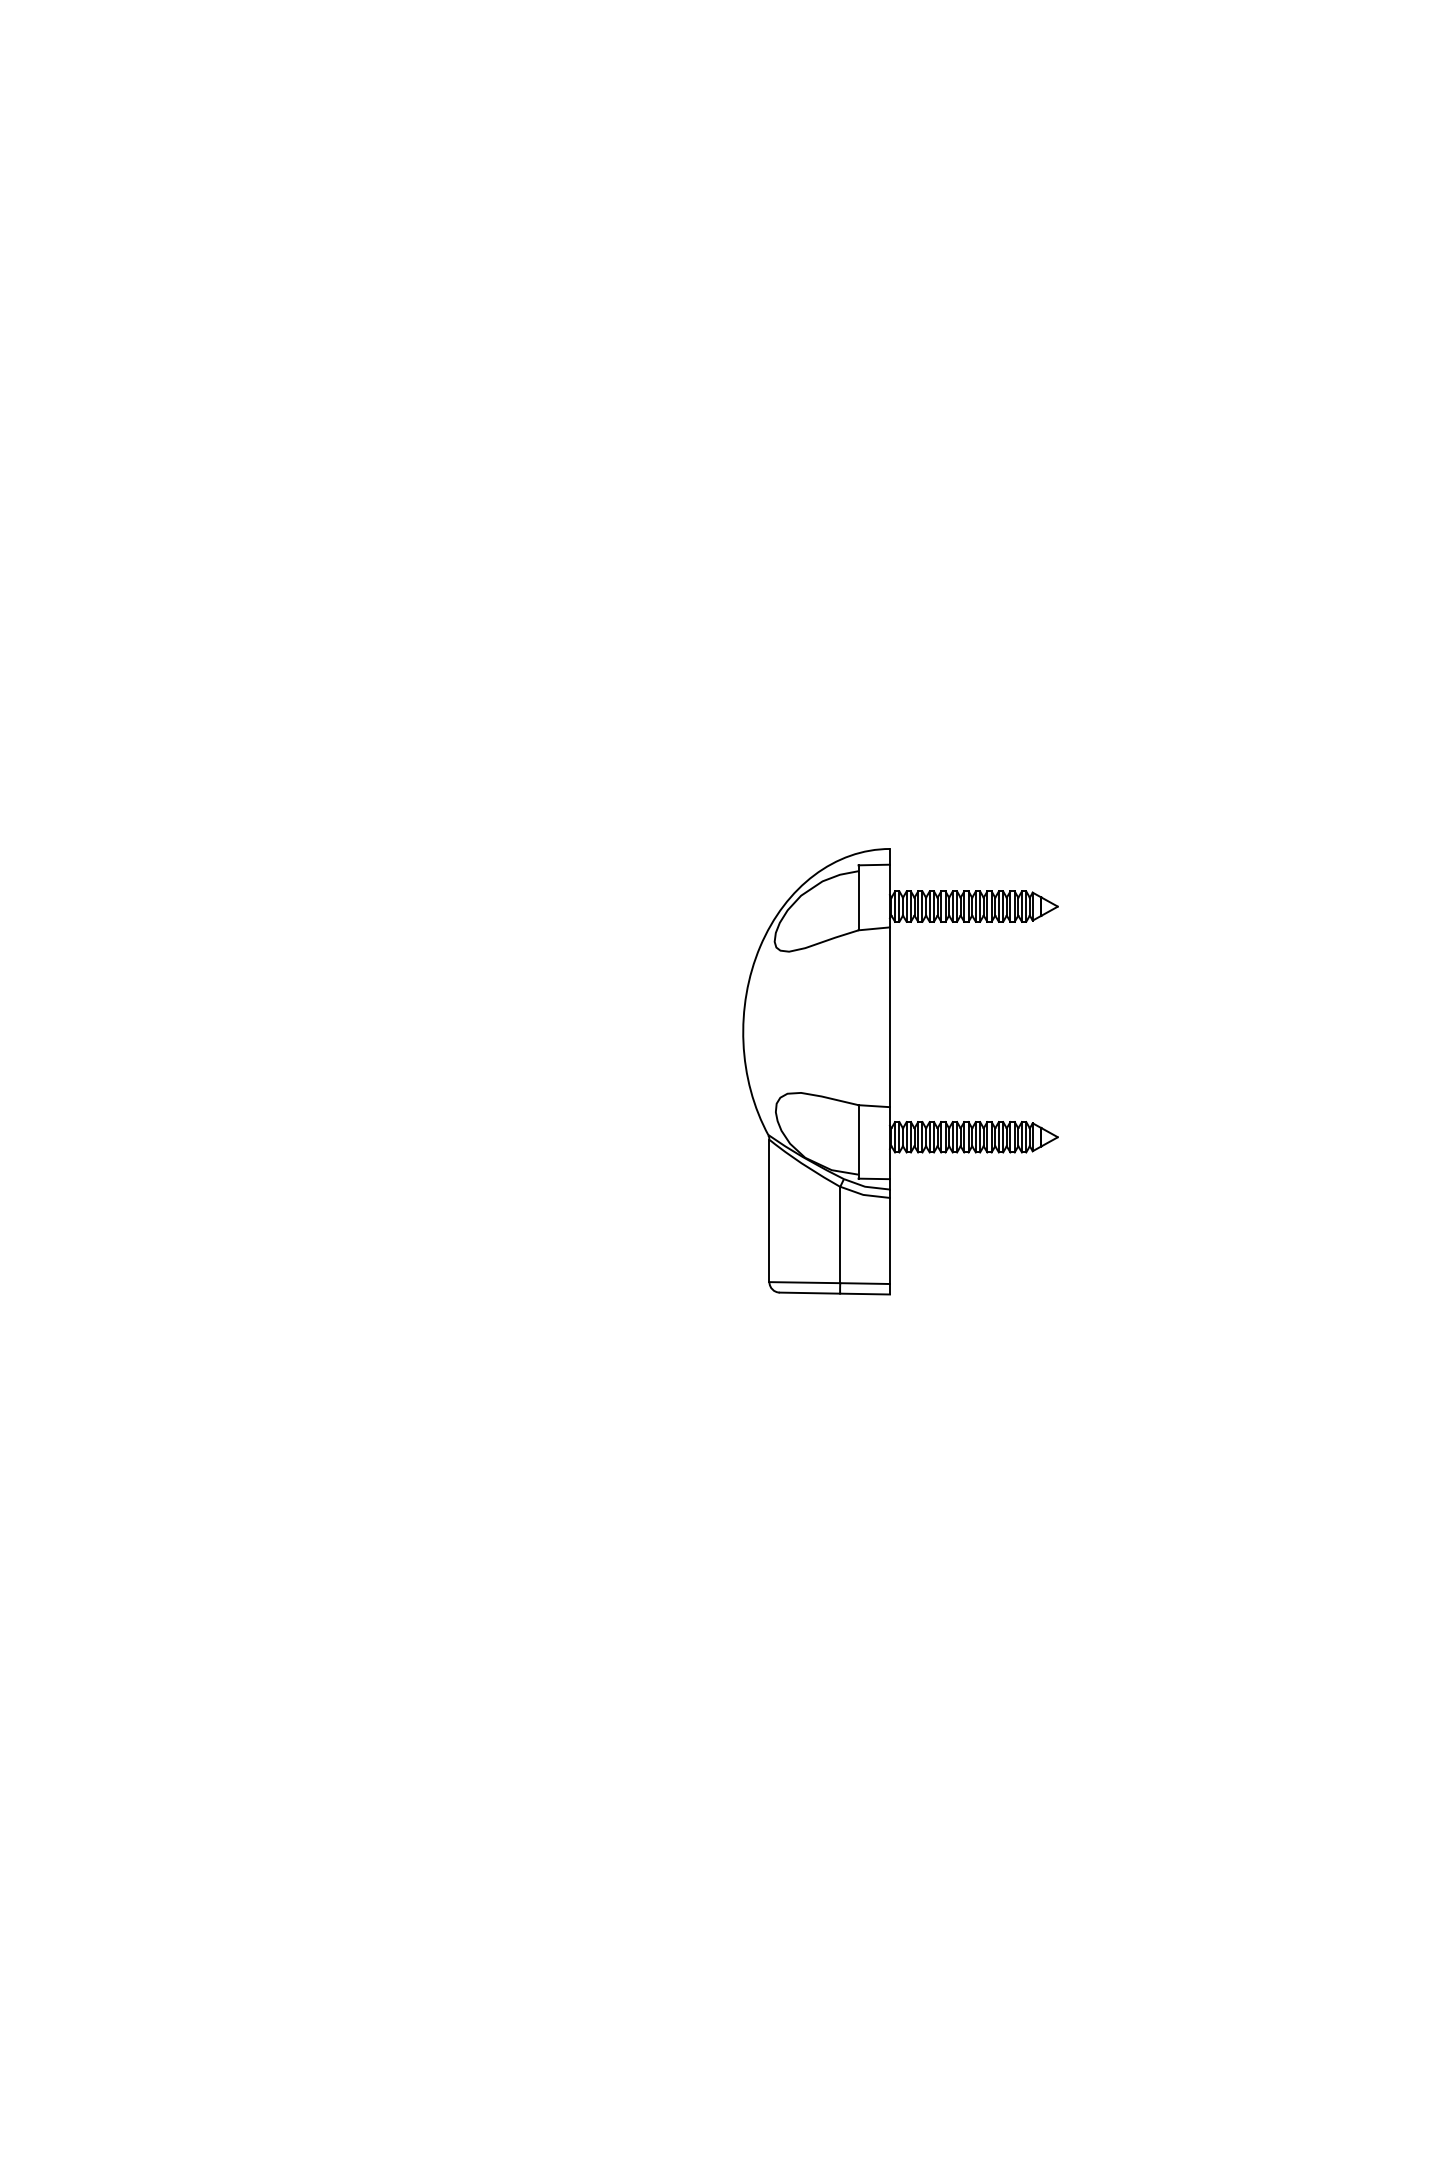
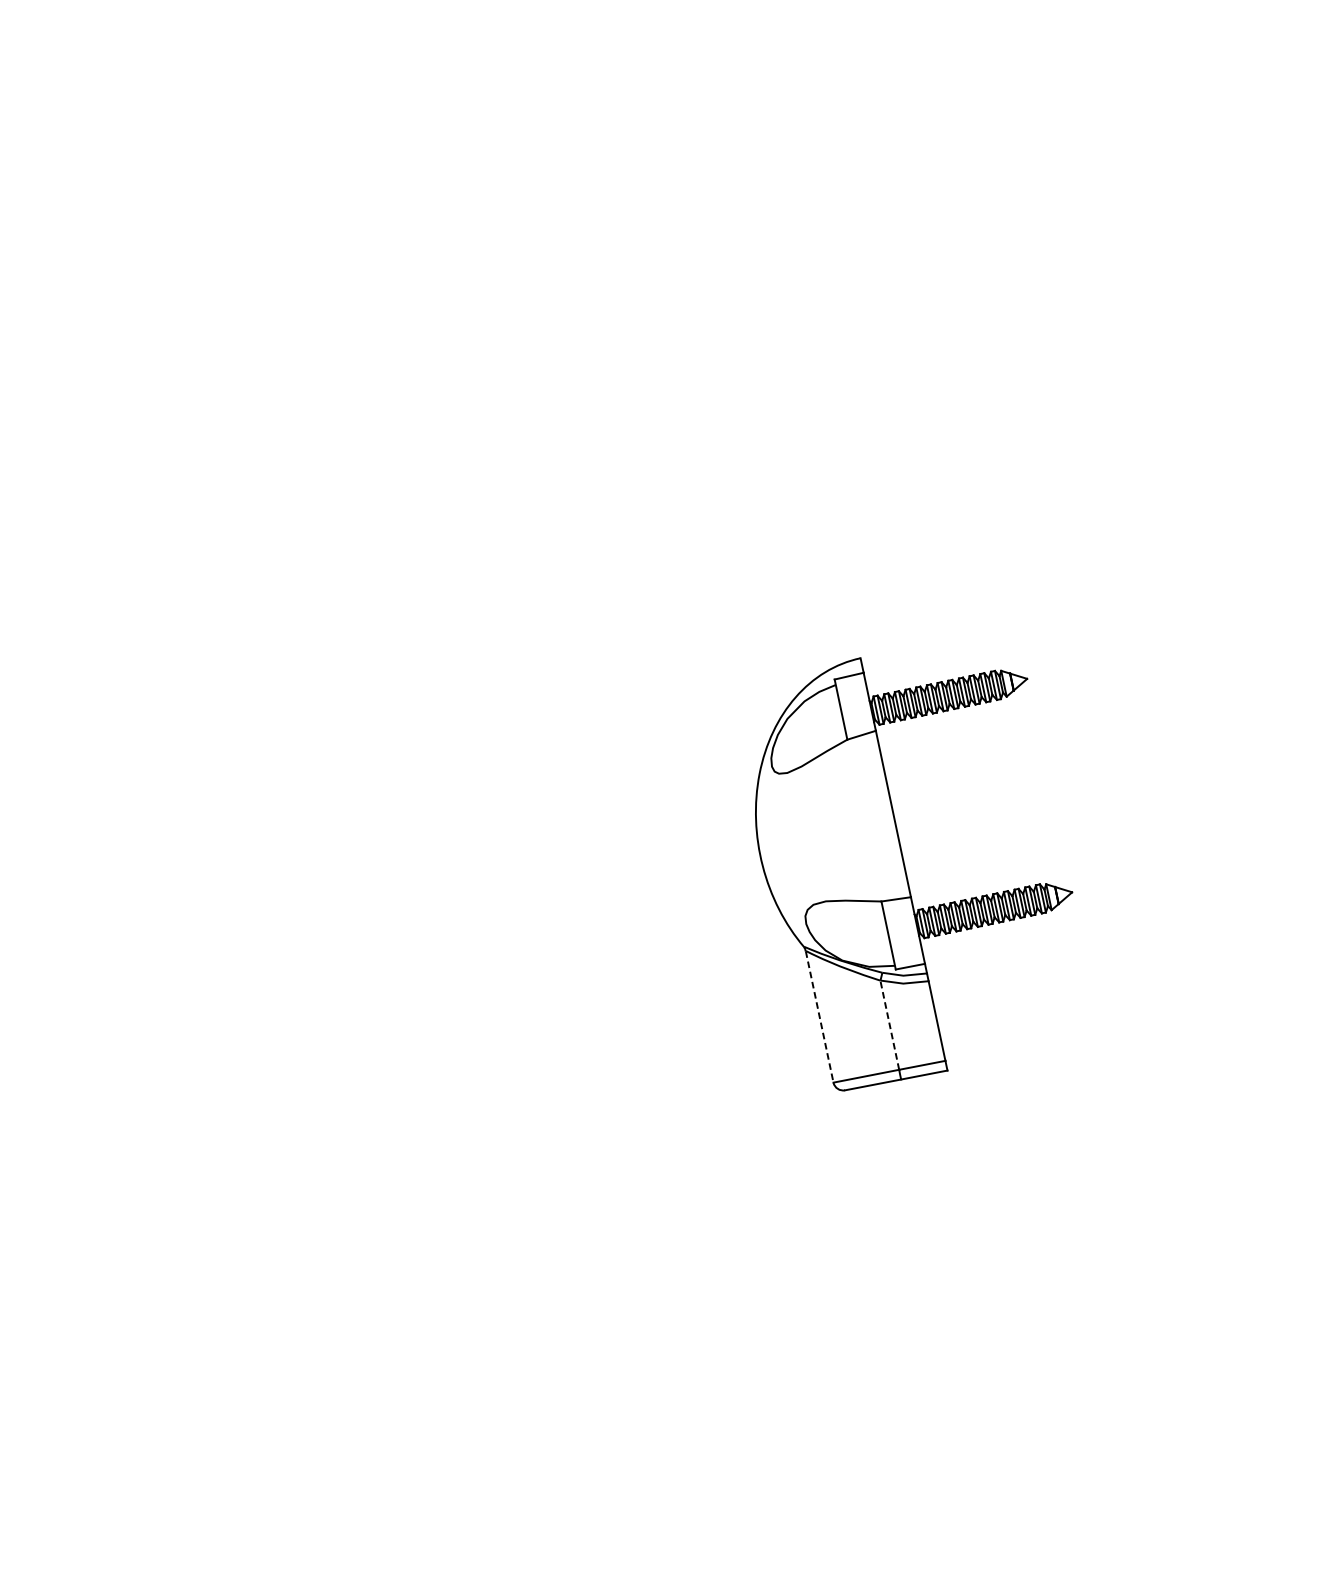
line: (769, 1211) -> (819, 1017), solid -> dashed
line: (840, 1234) -> (889, 1024), solid -> dashed

